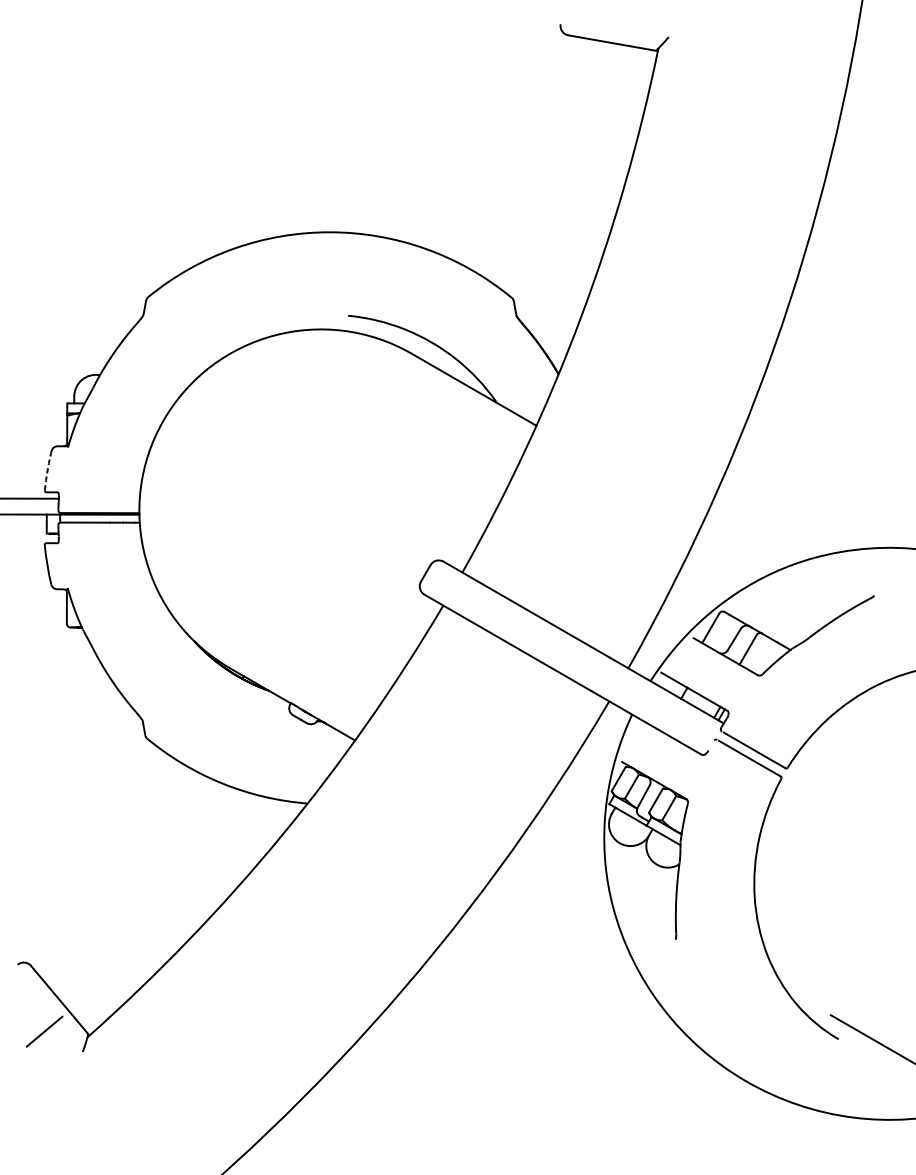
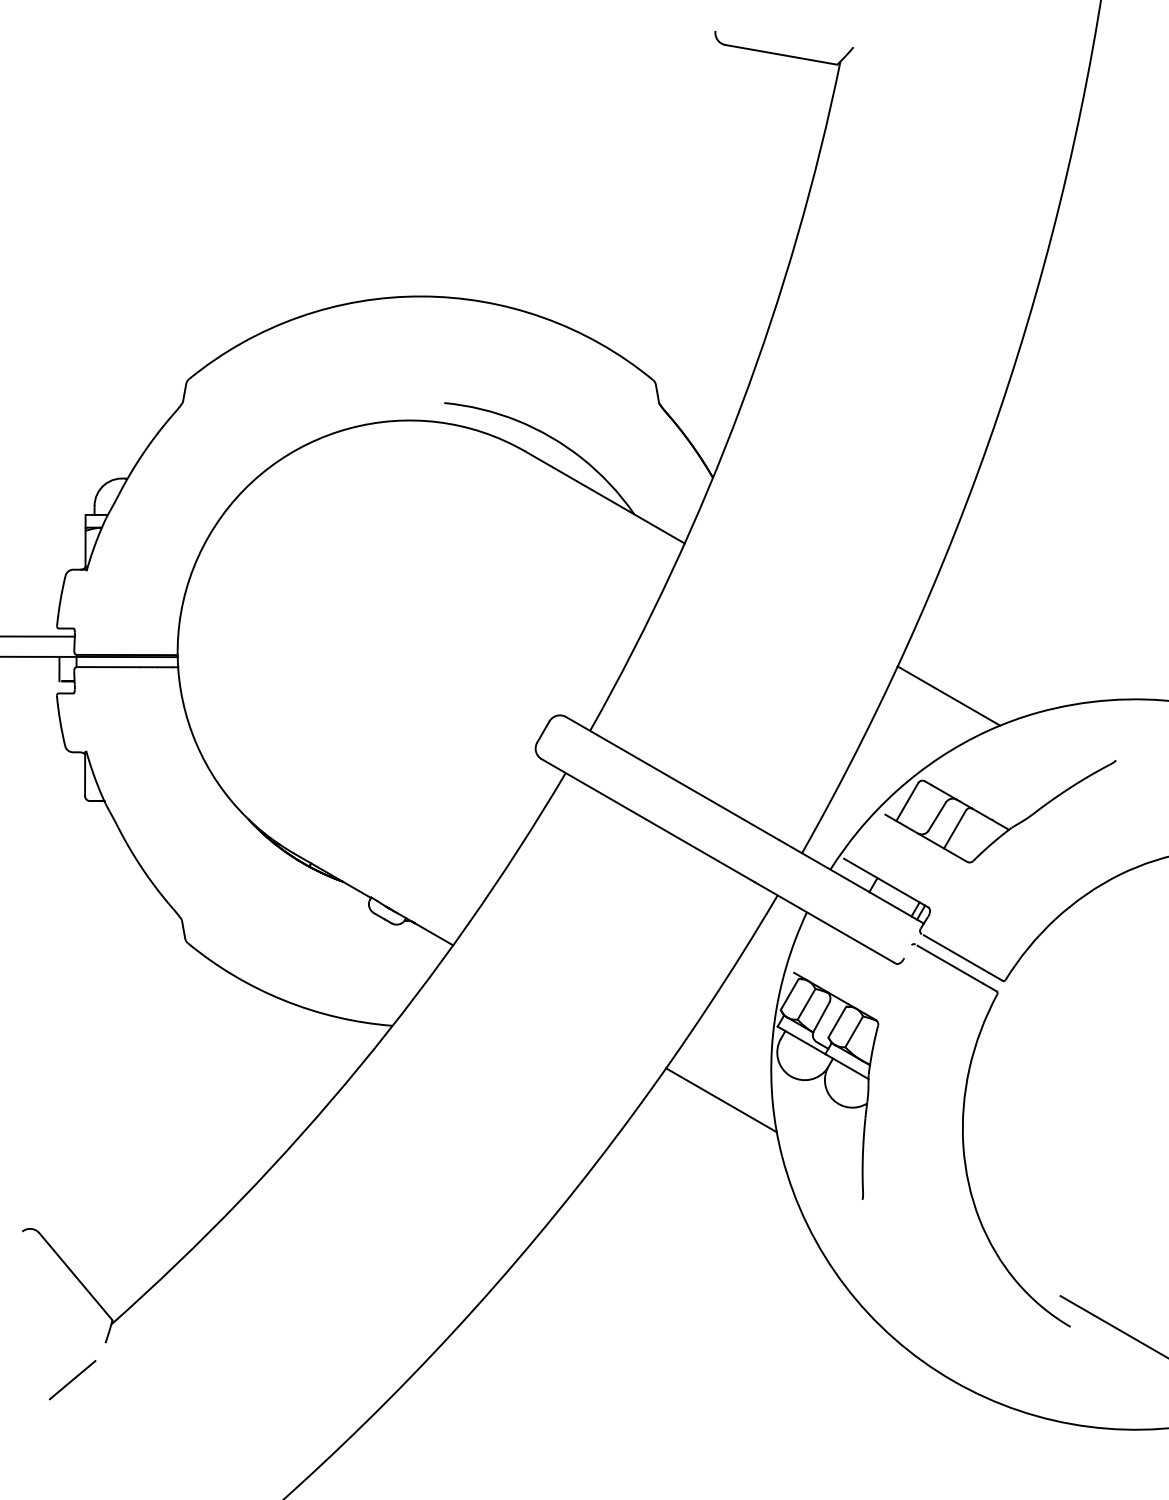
arc: (47, 470) -> (60, 600), dashed -> solid
line: (743, 544) -> (948, 695), added
line: (565, 862) -> (721, 1100), added
line: (44, 1031) -> (72, 1380), moved

